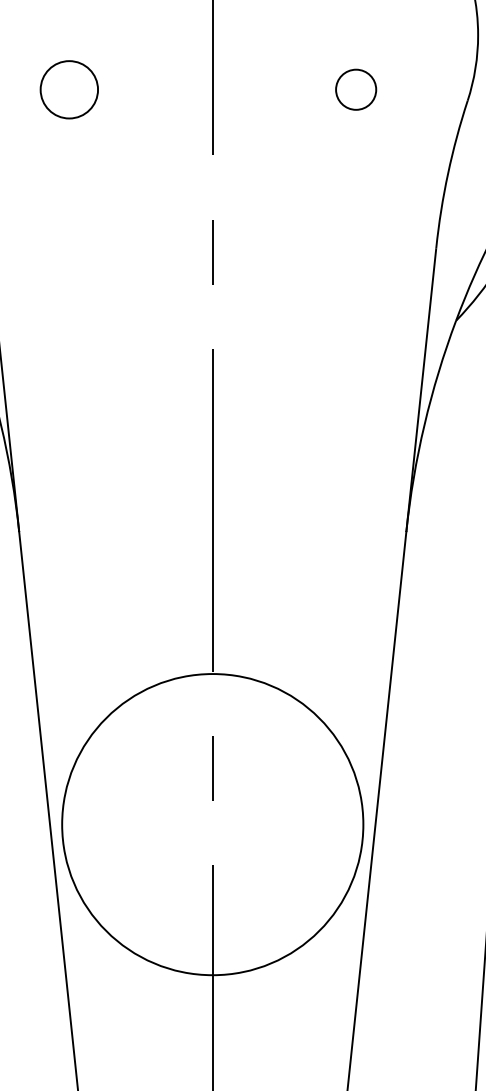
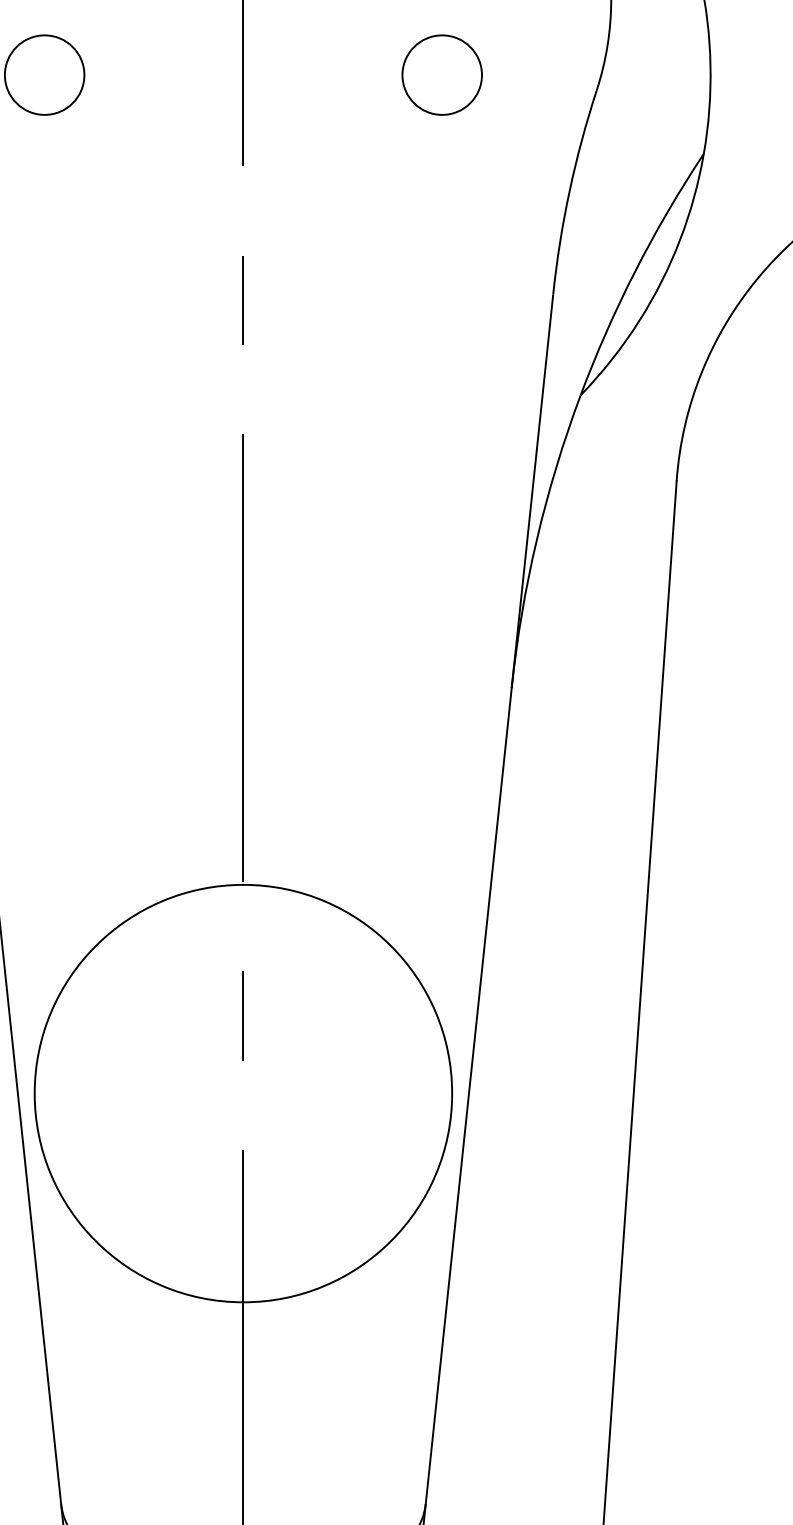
part: (355, 89) -> (441, 74), size x1.43

